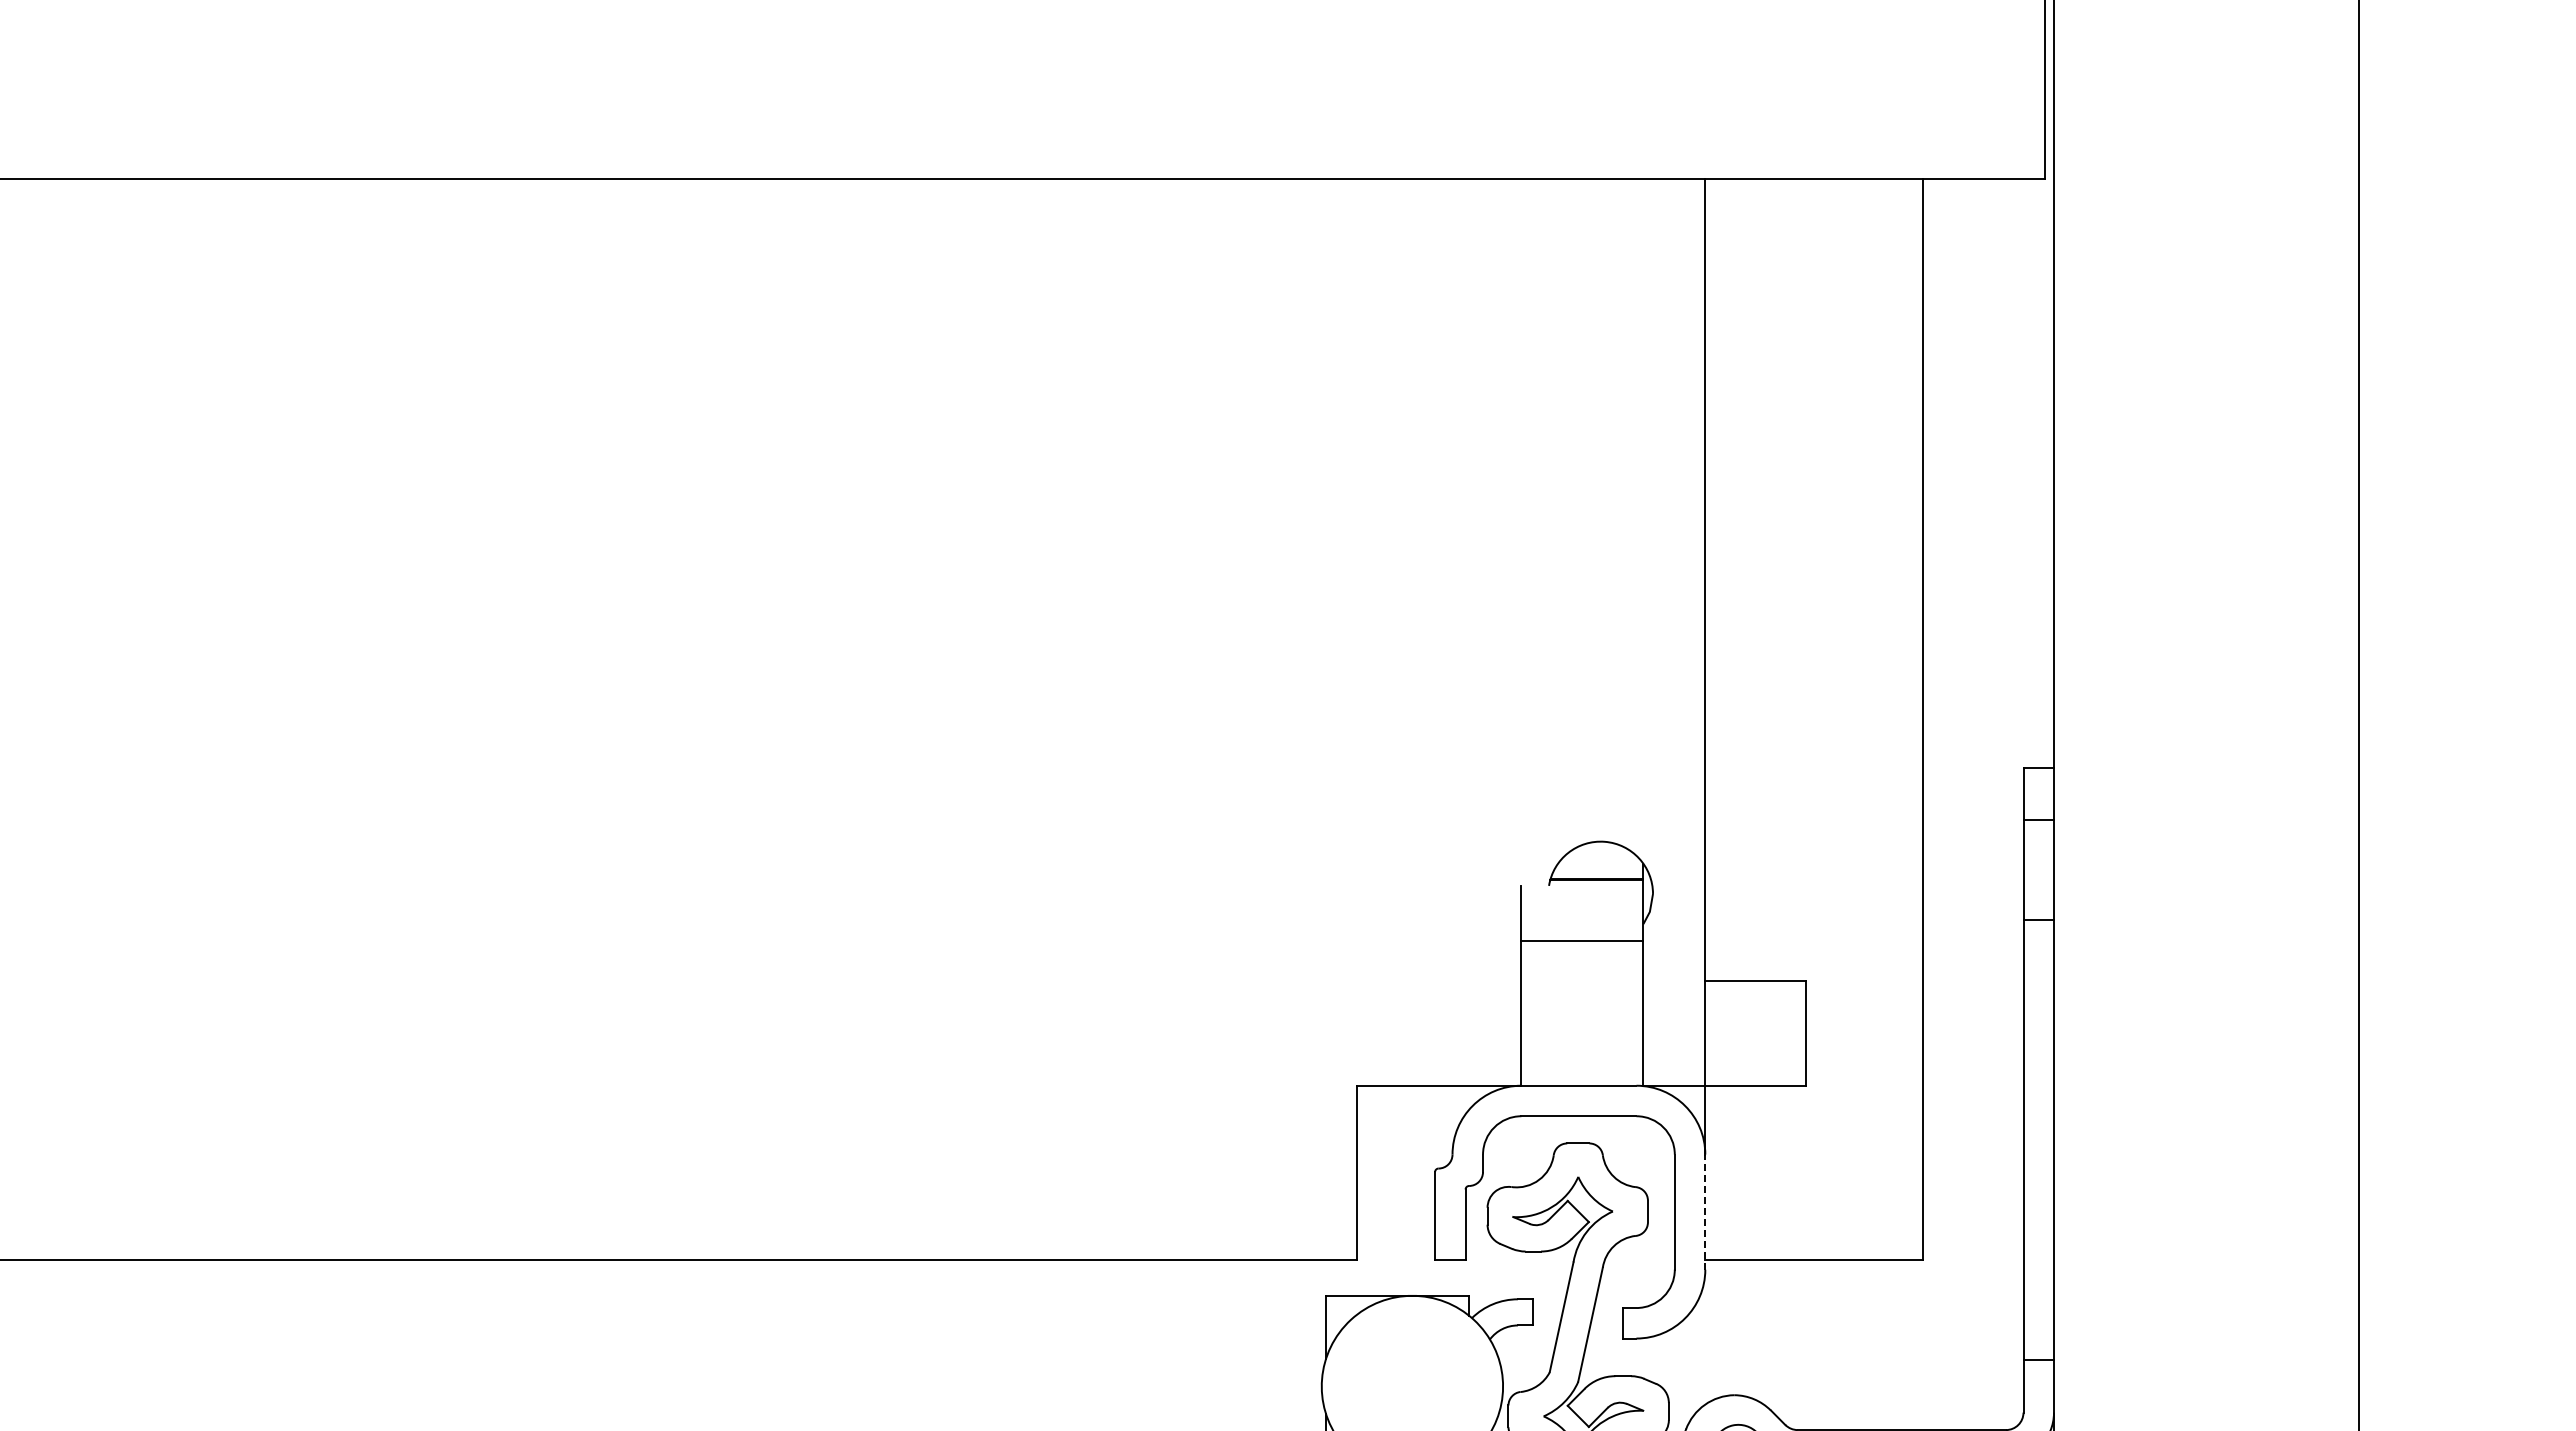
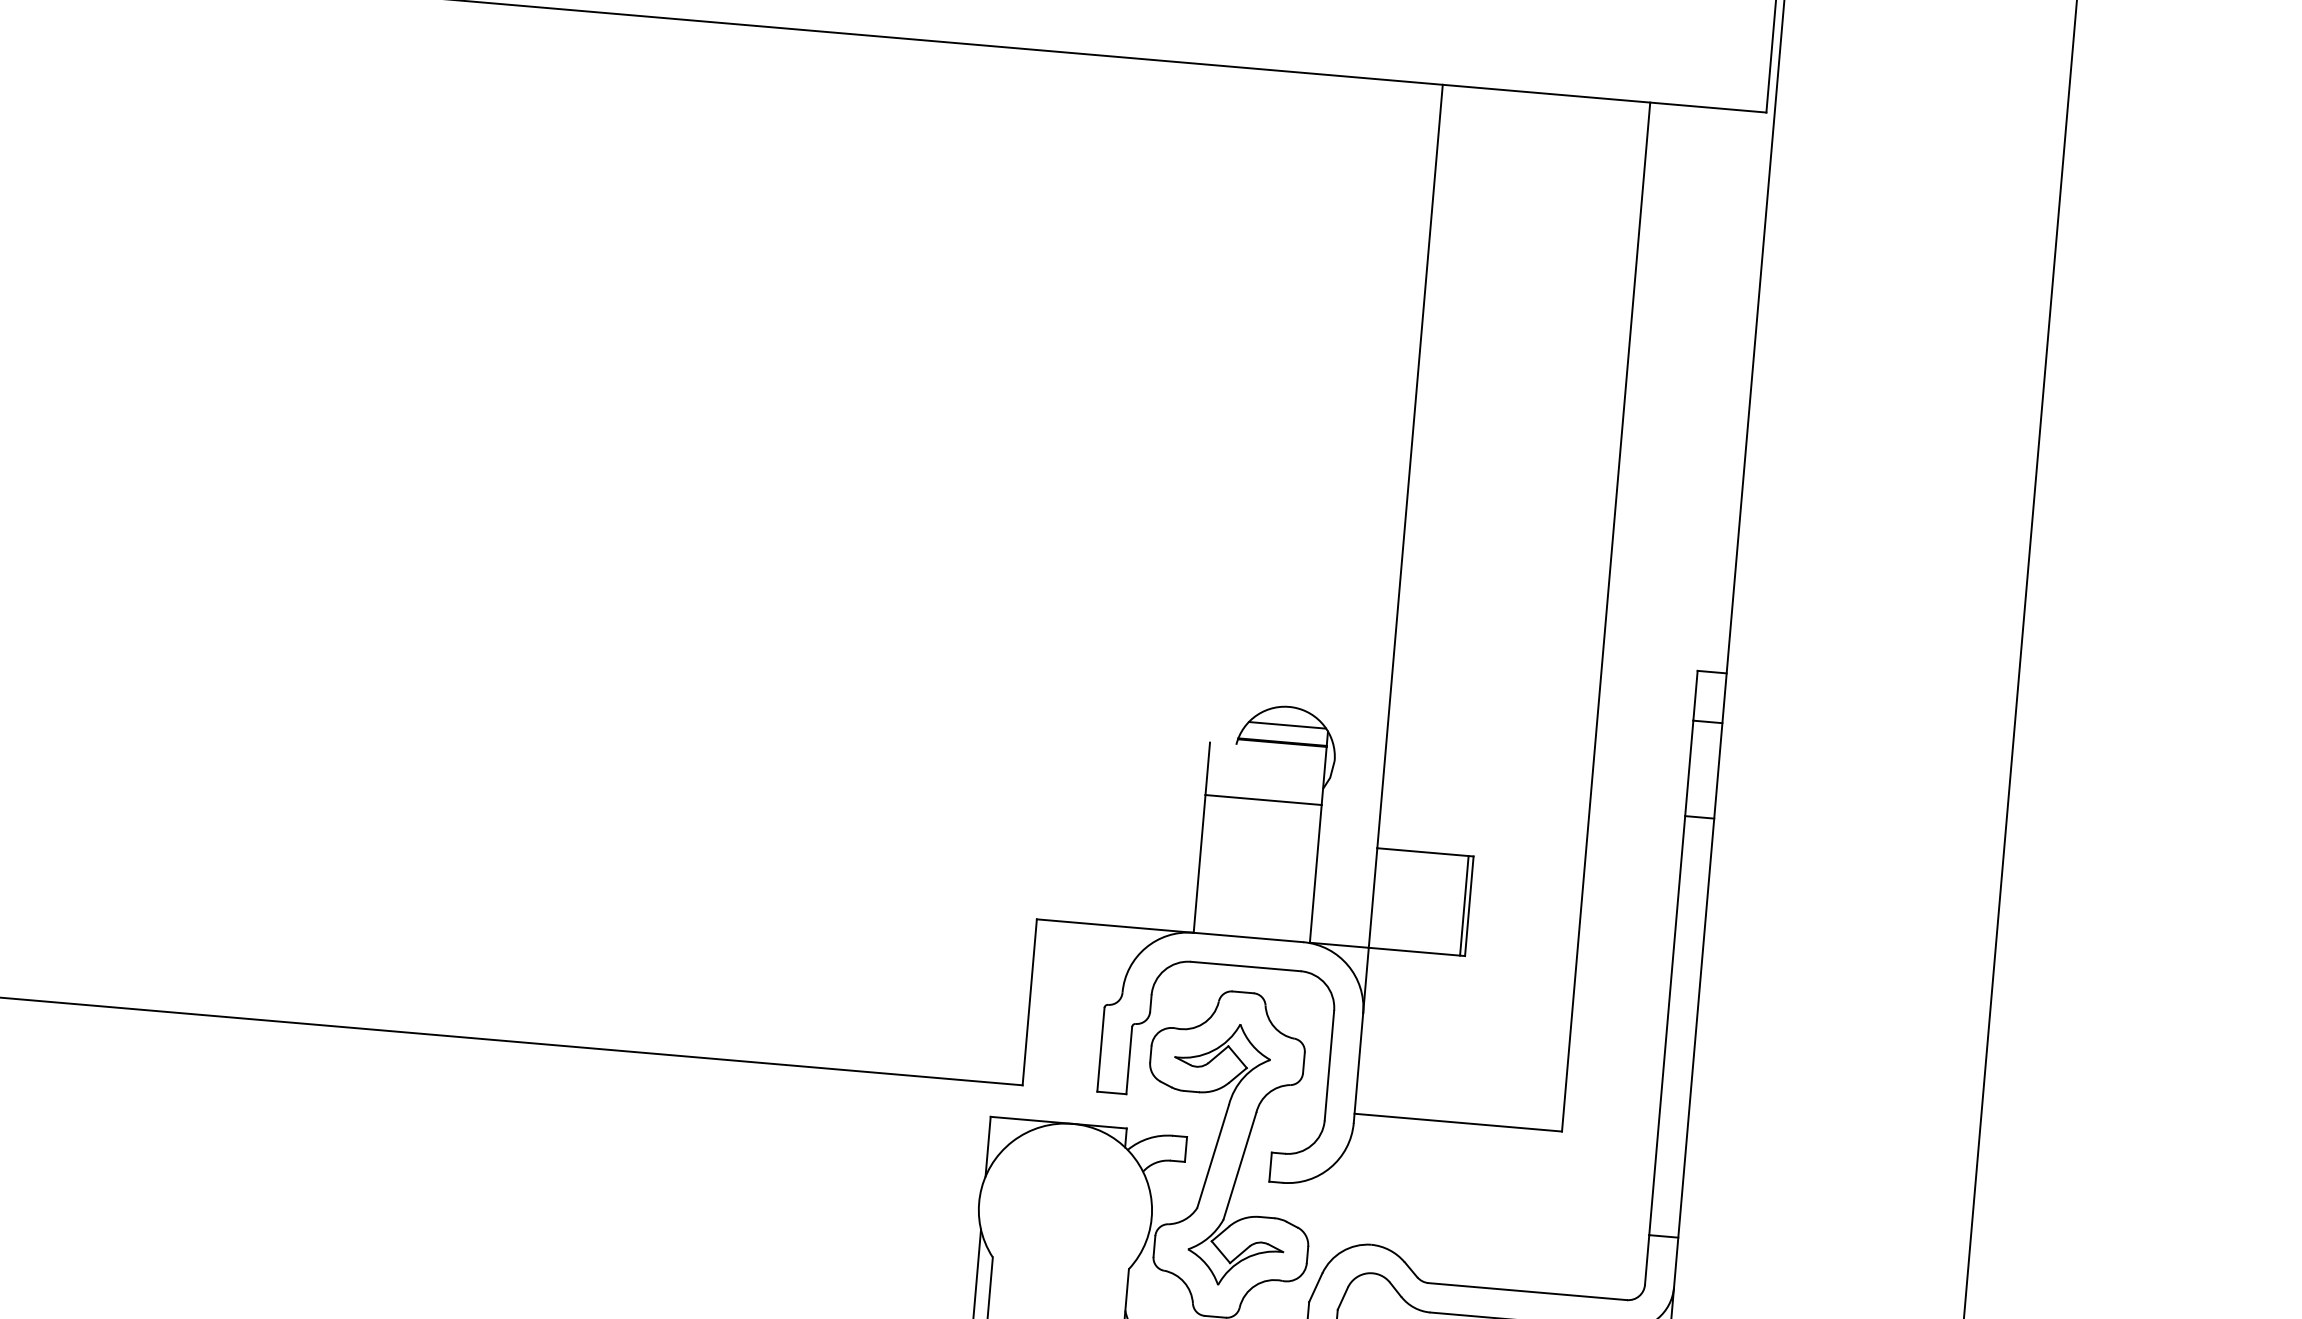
line: (1600, 861) -> (1287, 725), added
line: (1801, 1033) -> (1464, 905), added
line: (1705, 1212) -> (1358, 1068), dashed -> solid

